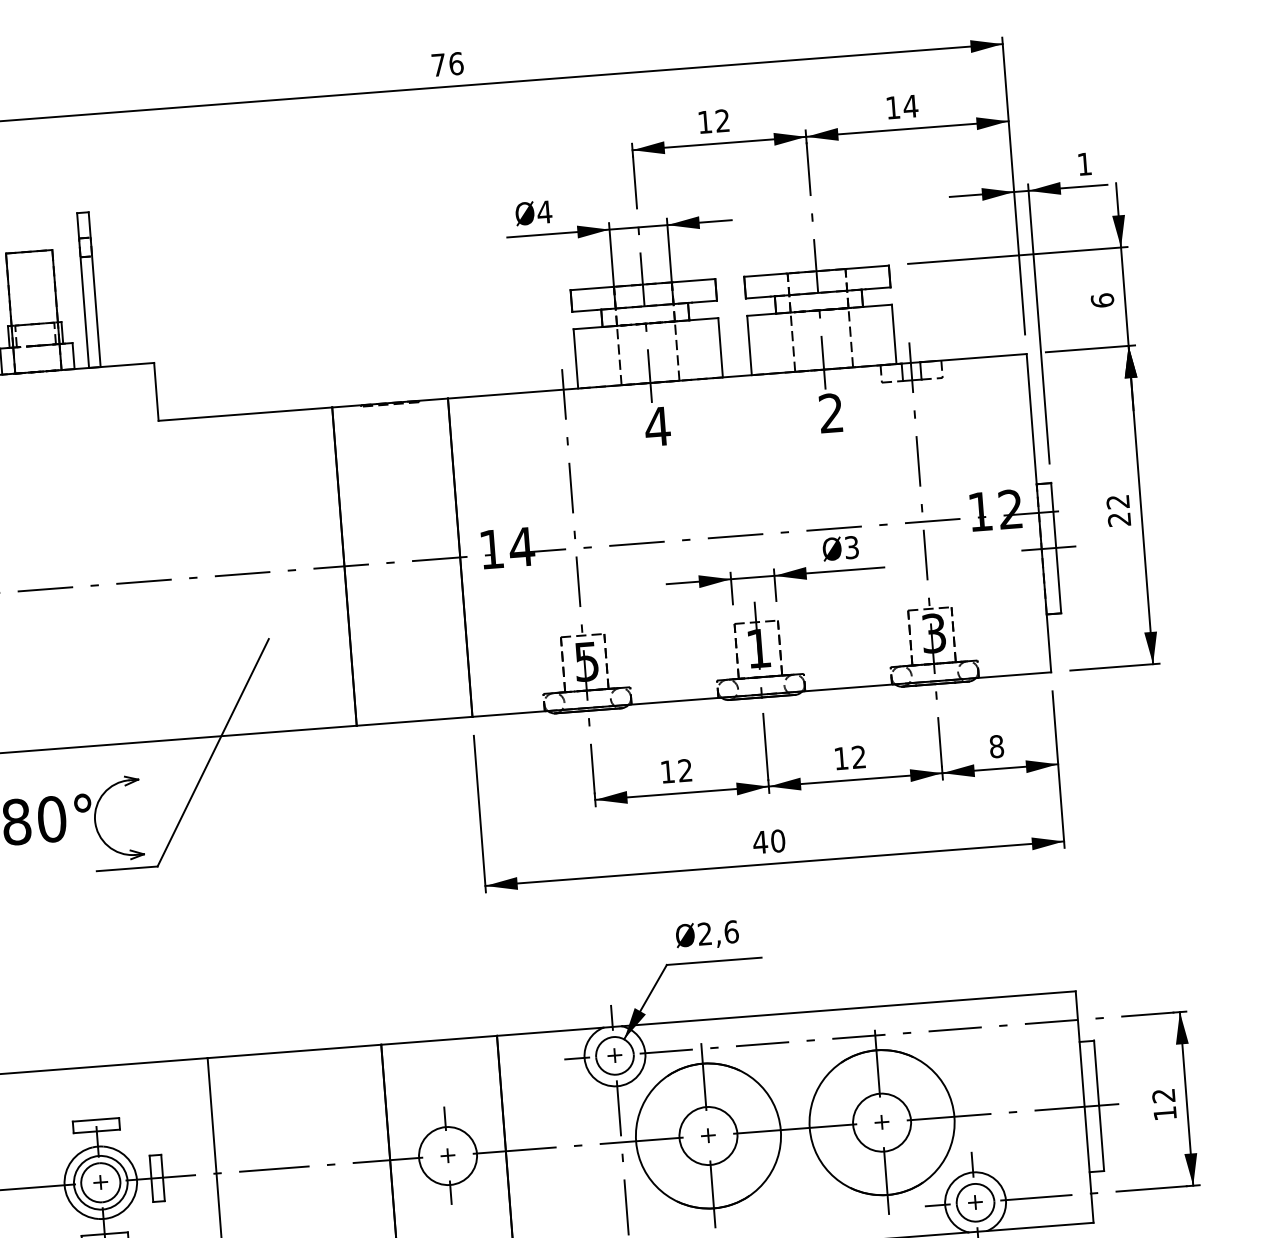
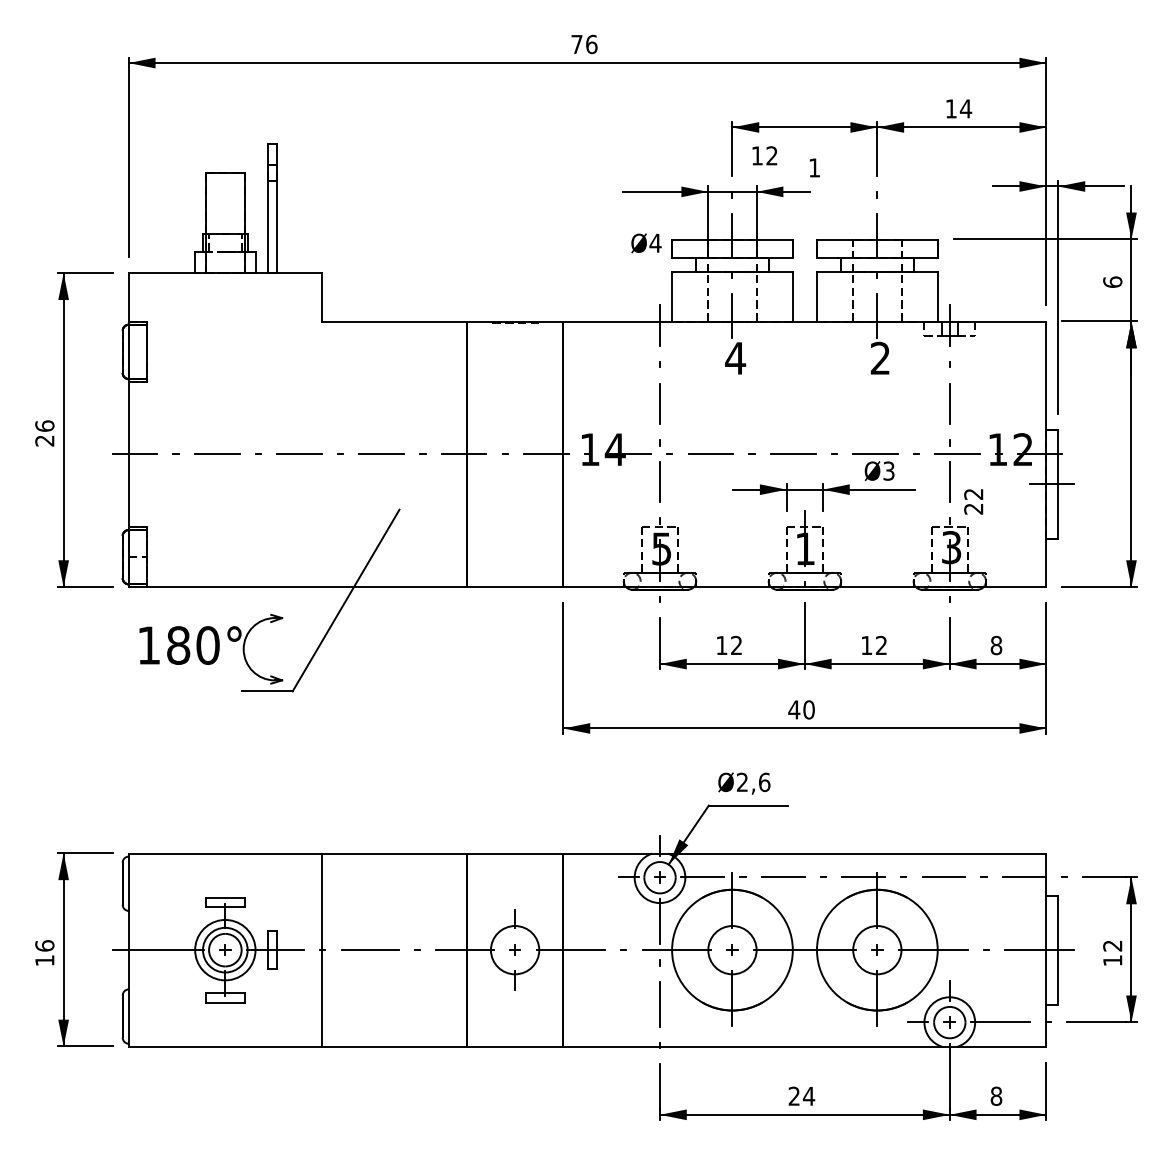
text: (713, 121) -> (764, 155), moved
text: (1084, 163) -> (814, 167), moved
text: (533, 213) -> (646, 243), moved
text: (1118, 510) -> (973, 501), moved

